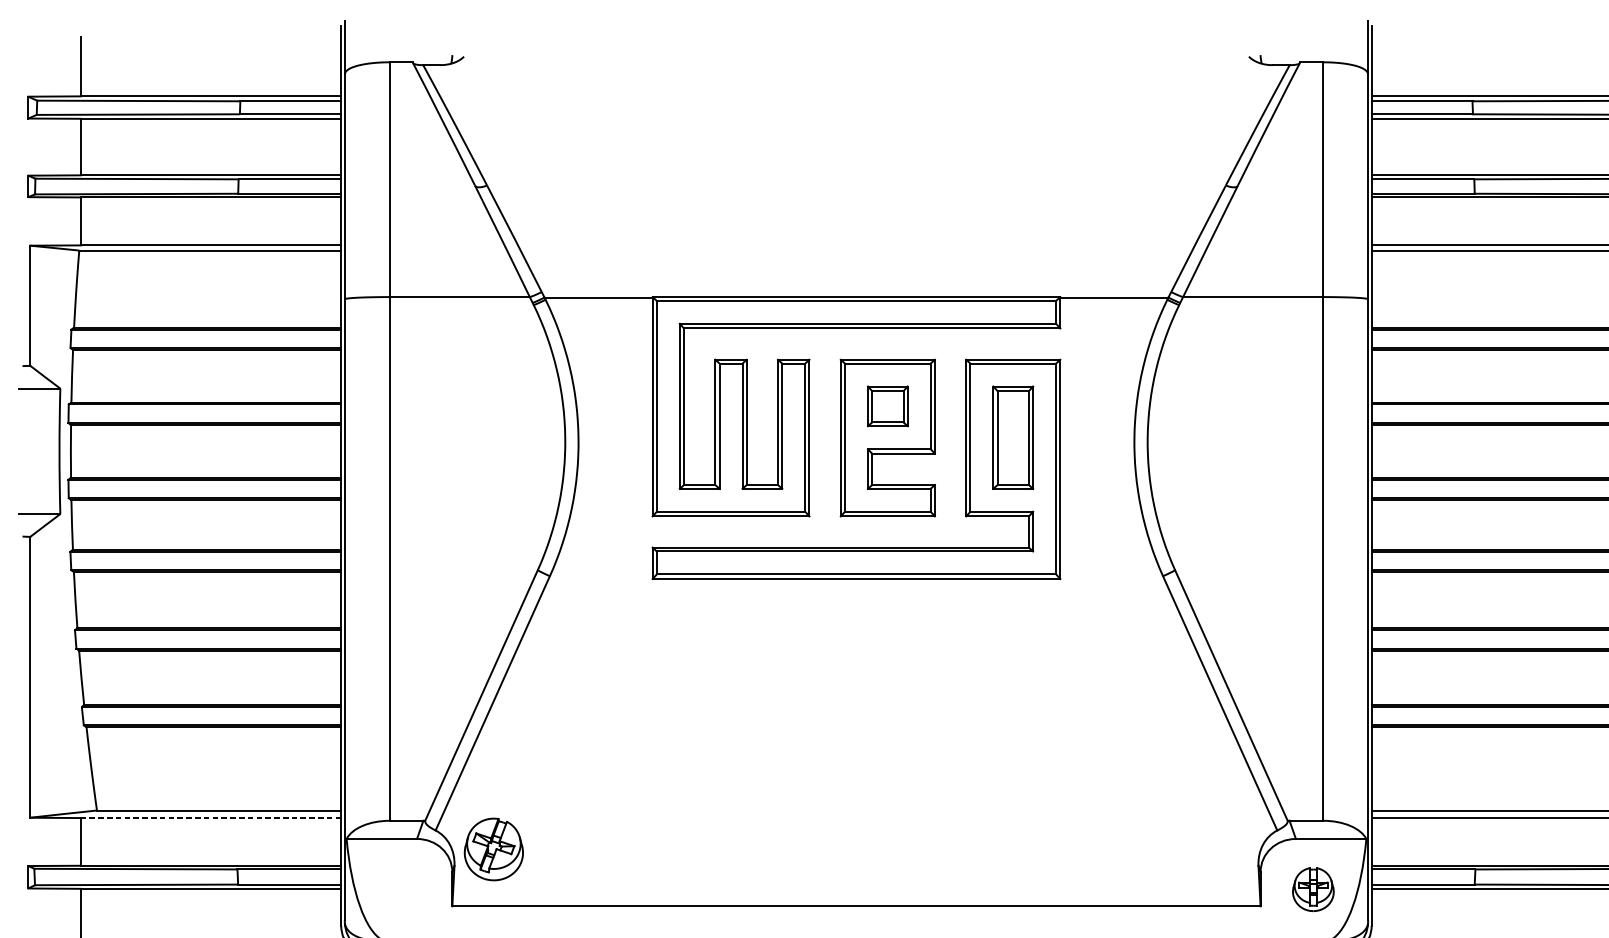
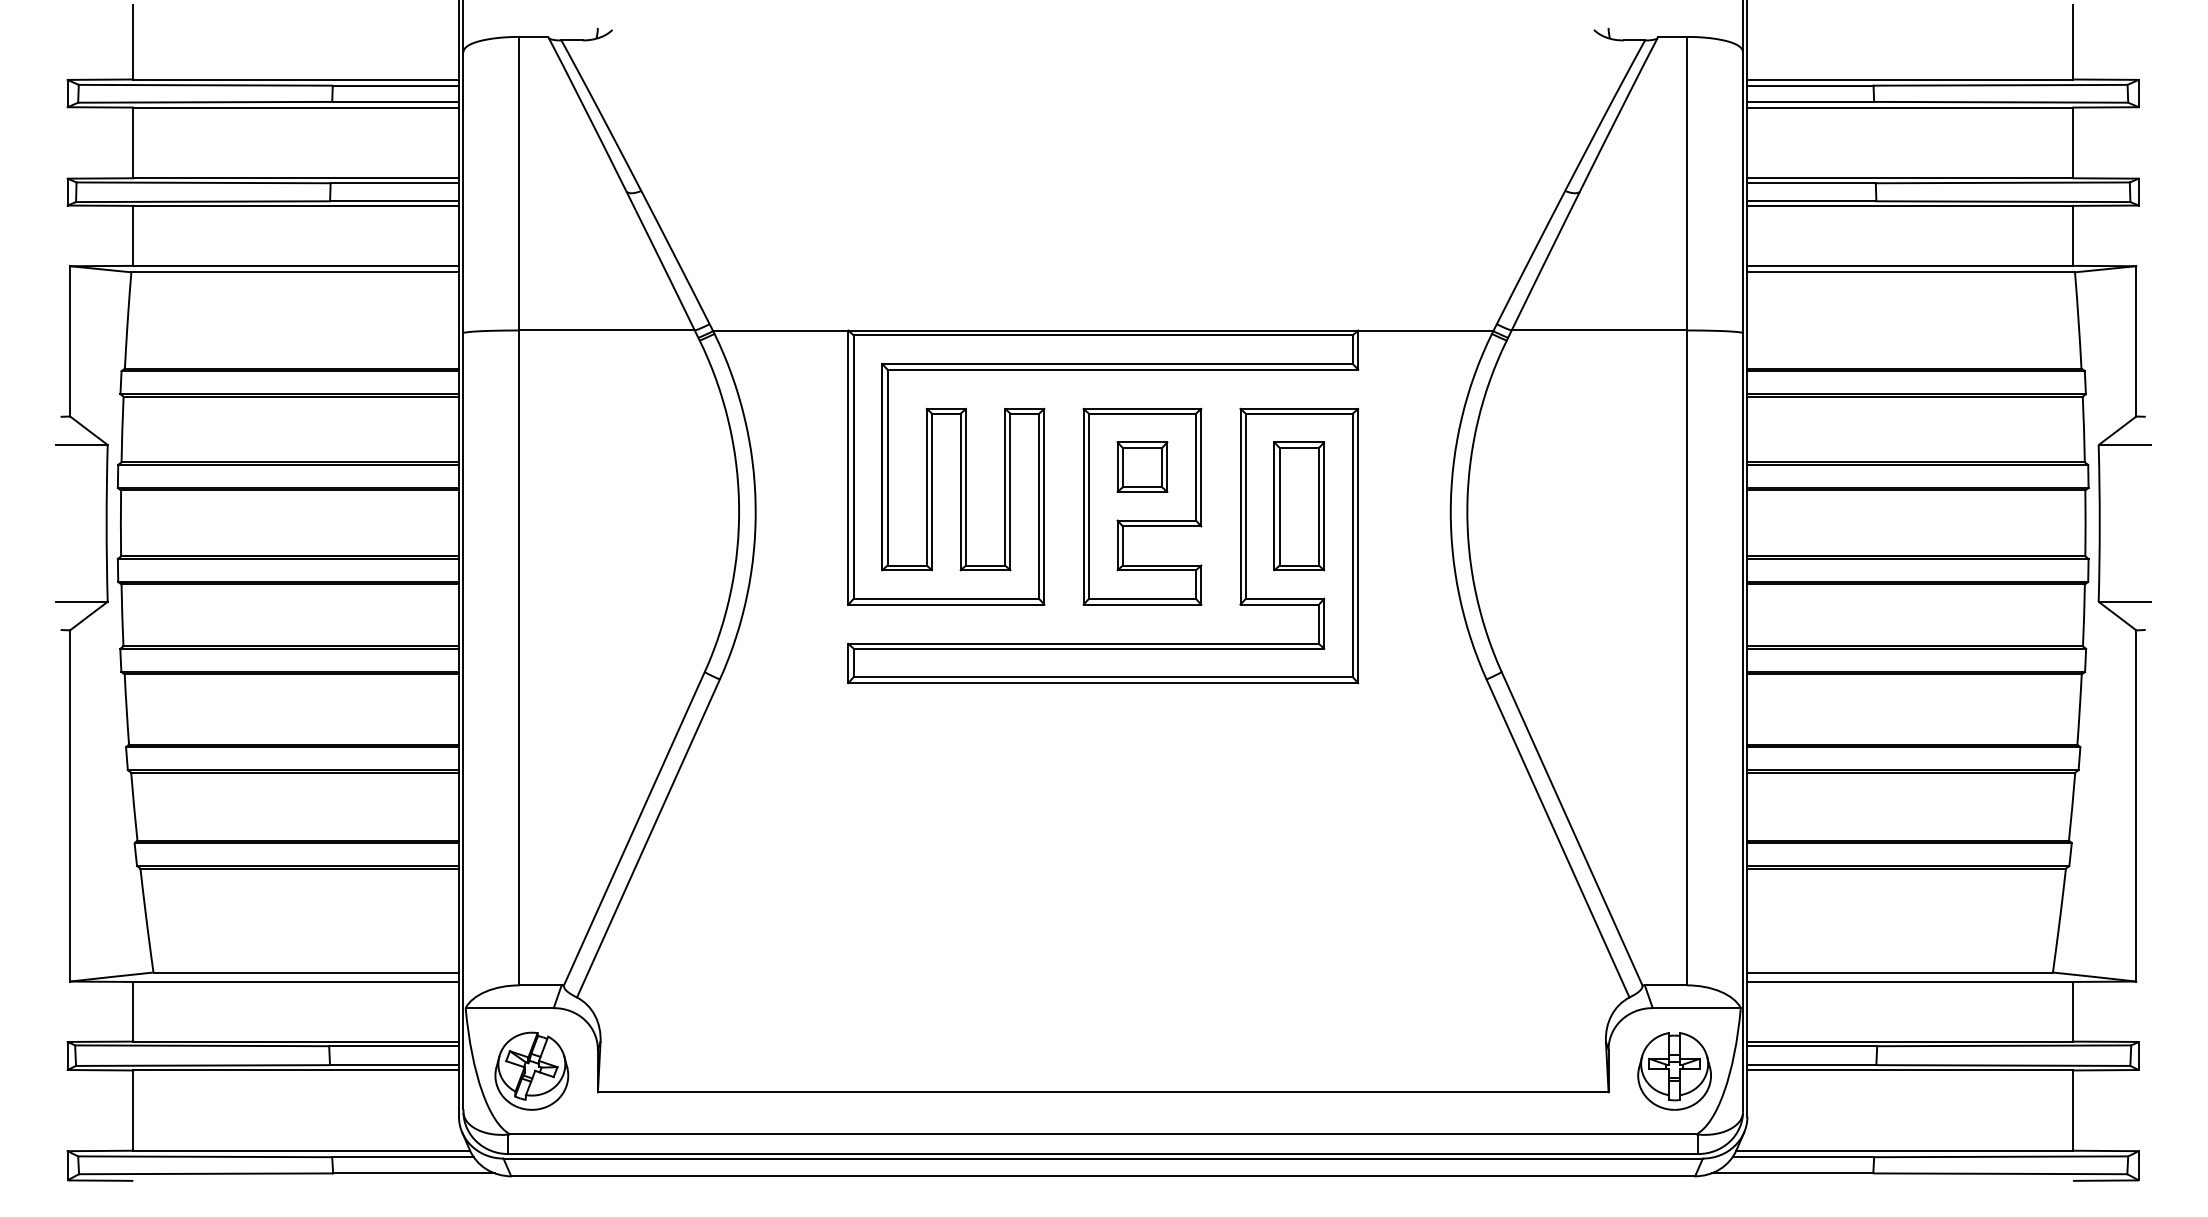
line: (211, 817) -> (296, 981), dashed -> solid
part: (493, 848) -> (531, 1070), moved
part: (1313, 889) -> (1674, 1071), size x1.43

